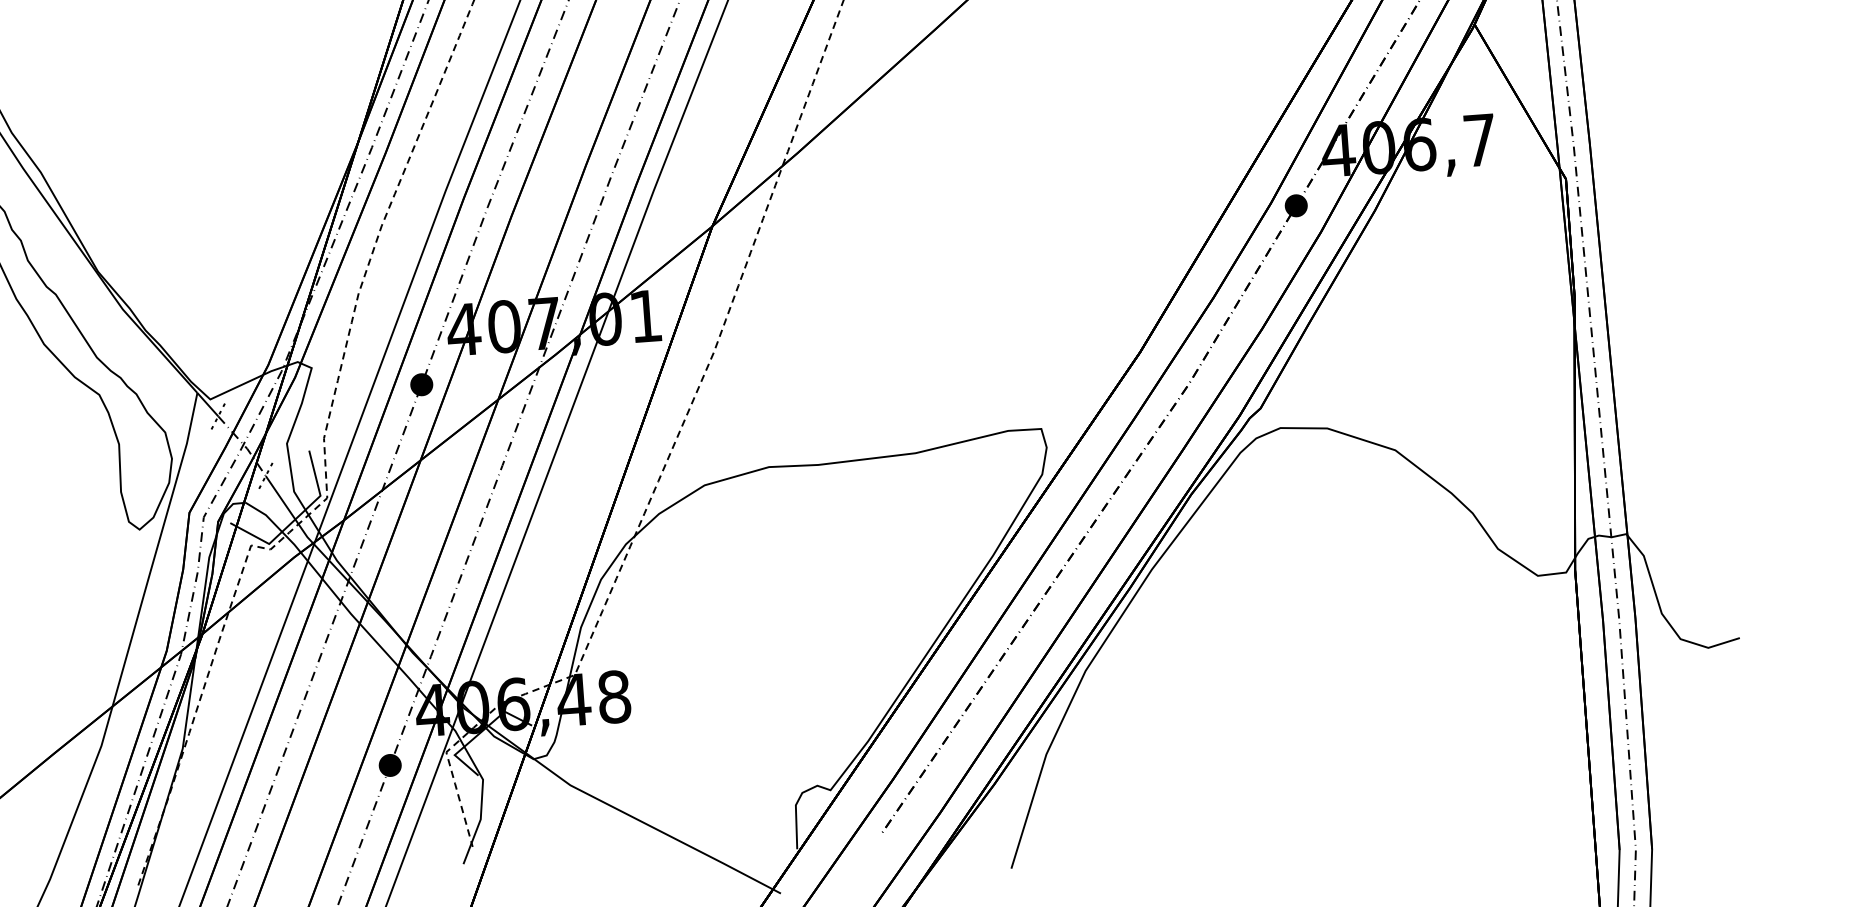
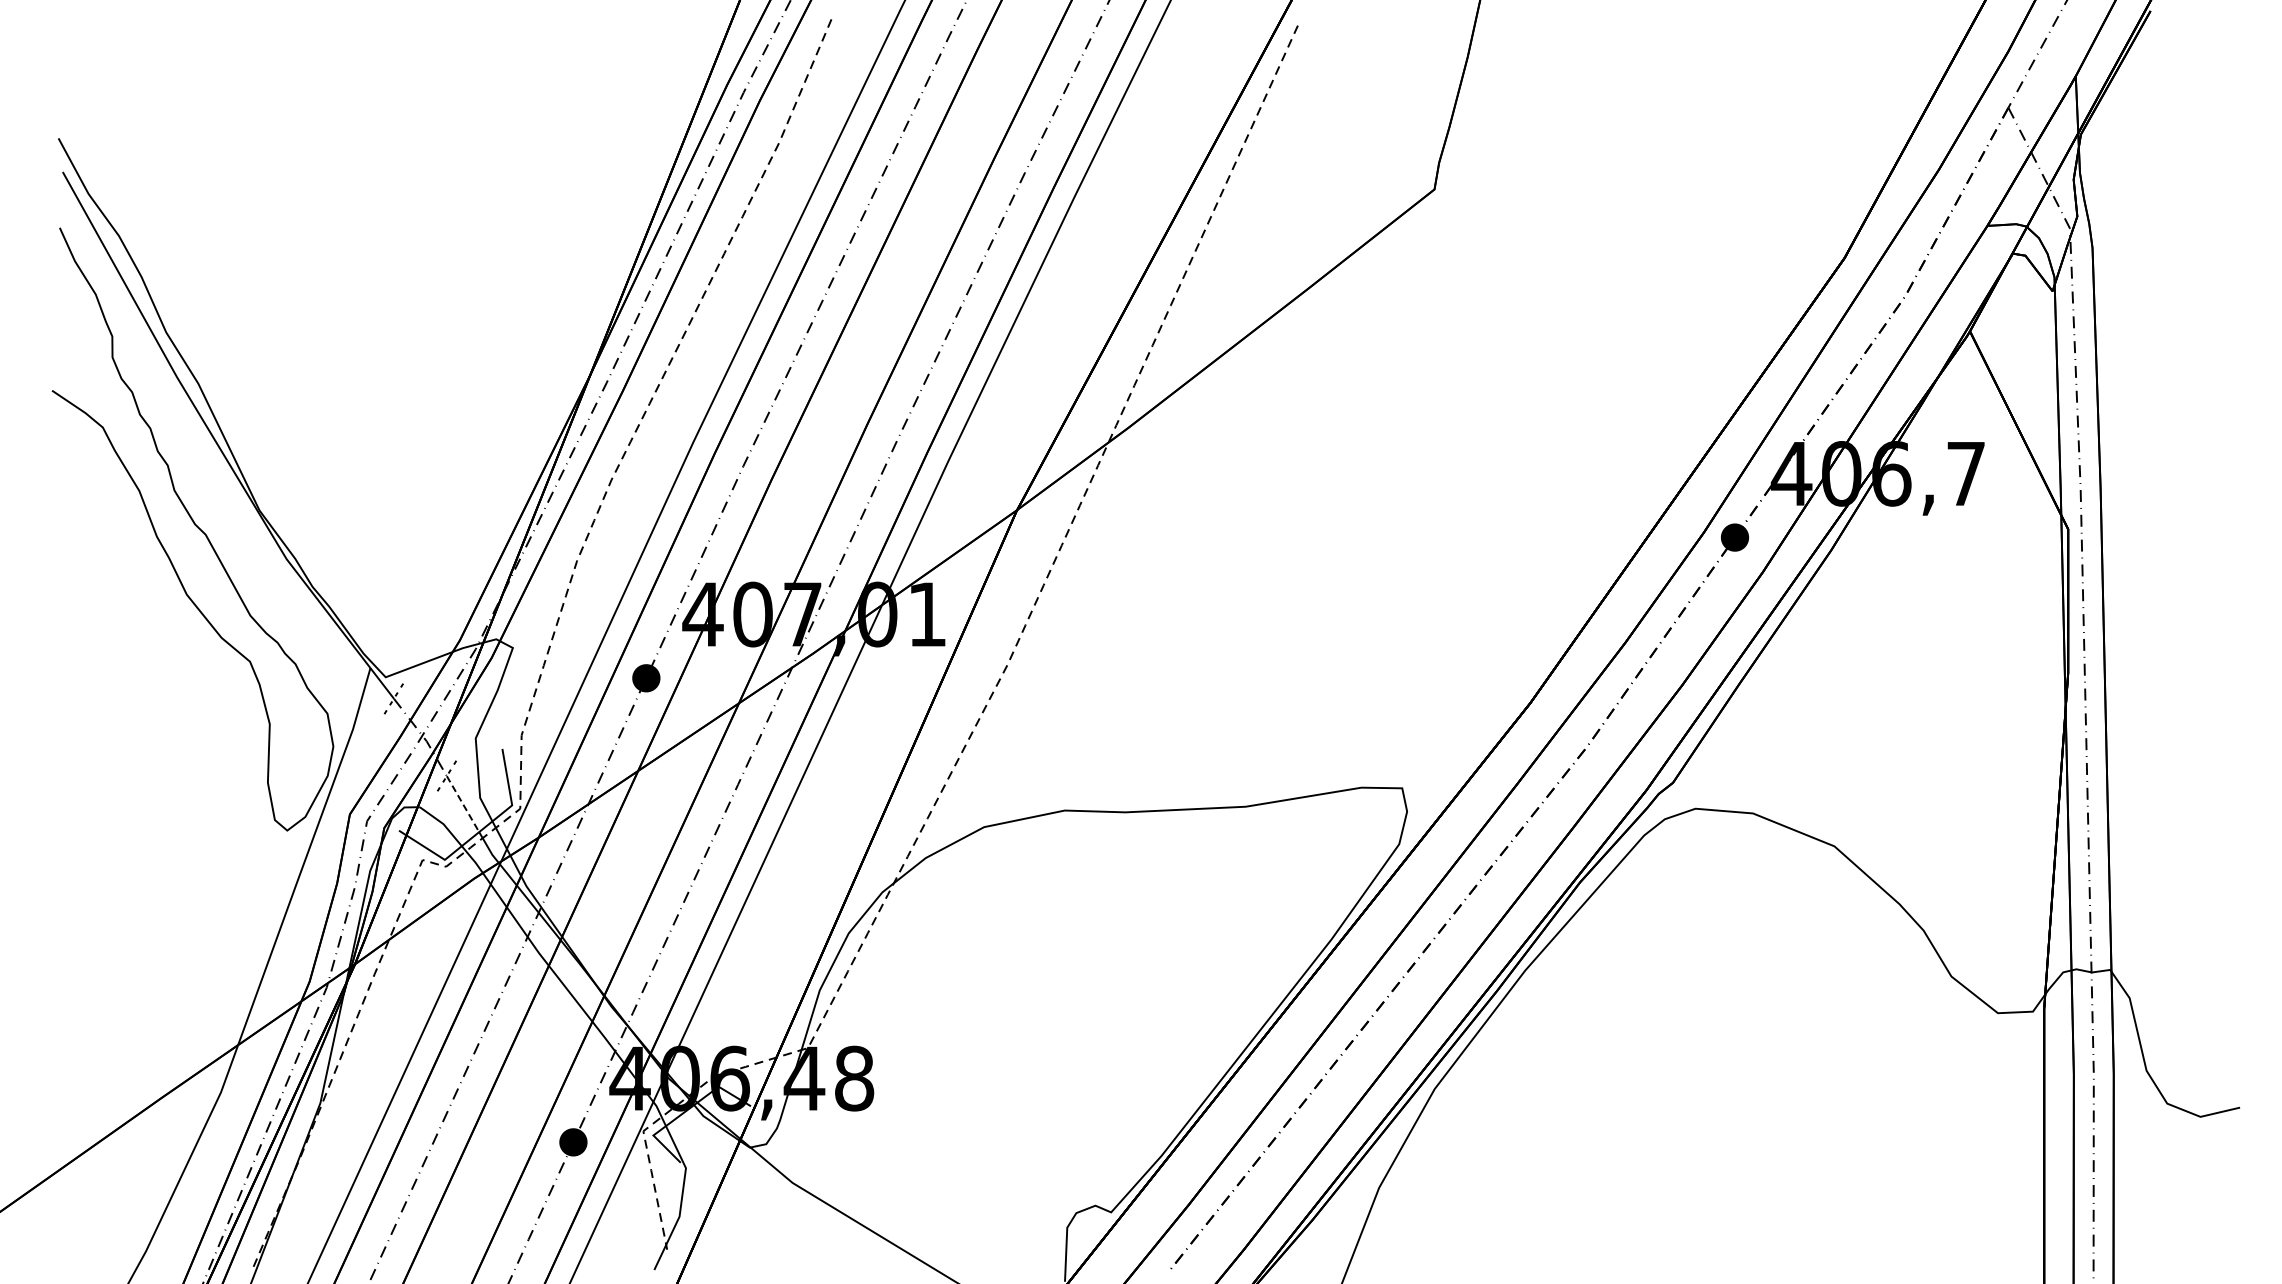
line: (280, 498) -> (463, 804), solid -> dashed

